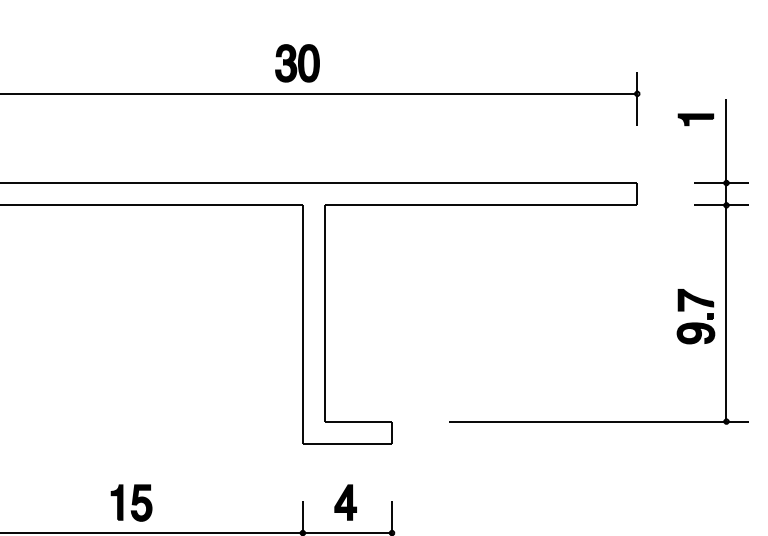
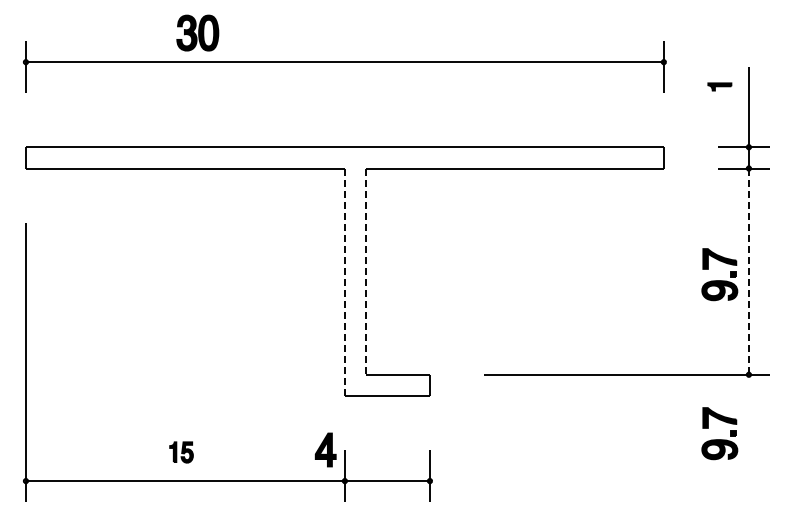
part: (297, 62) -> (197, 32), moved
part: (695, 119) -> (719, 86), size x0.7
line: (325, 314) -> (366, 272), solid -> dashed
line: (726, 314) -> (748, 272), solid -> dashed
line: (302, 324) -> (344, 282), solid -> dashed
part: (695, 483) -> (719, 433), added
part: (345, 502) -> (325, 449), moved
part: (131, 503) -> (181, 452), size x0.6

